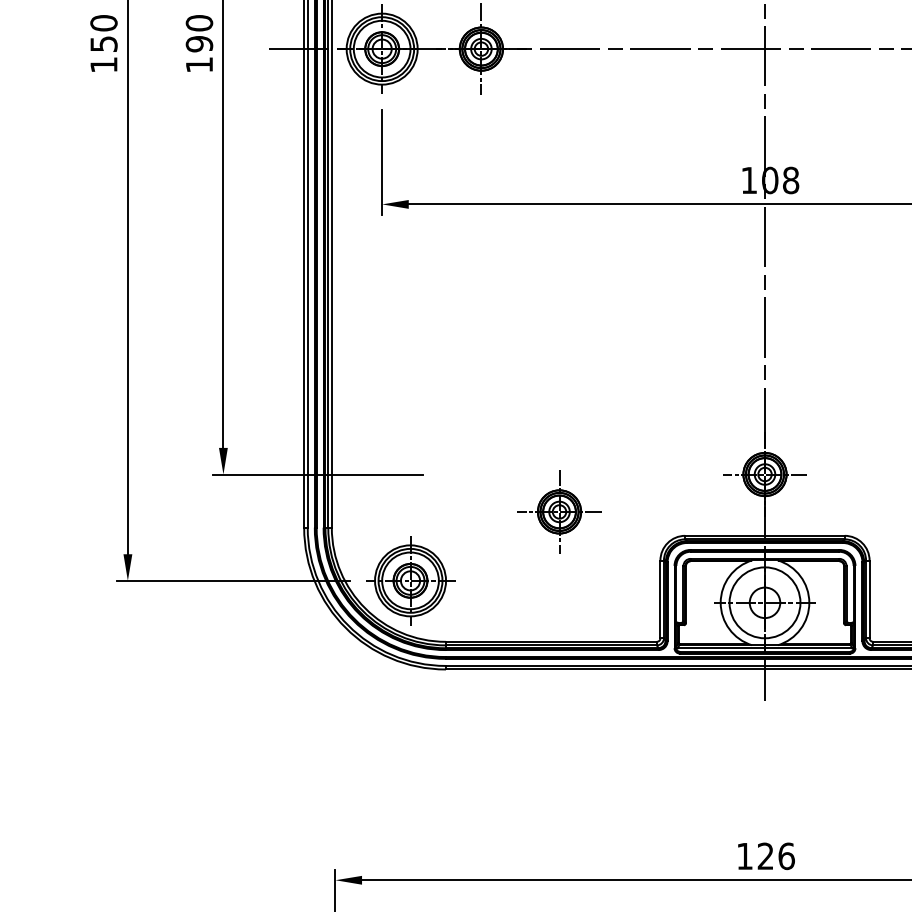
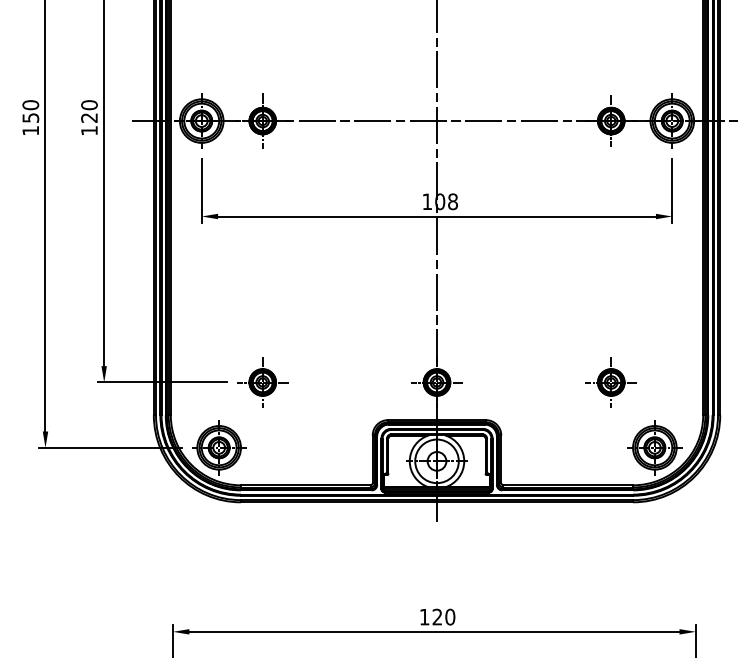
text: (199, 44) -> (89, 118), 190 -> 120
part: (559, 511) -> (262, 382), moved
text: (786, 855) -> (450, 616), 126 -> 120

